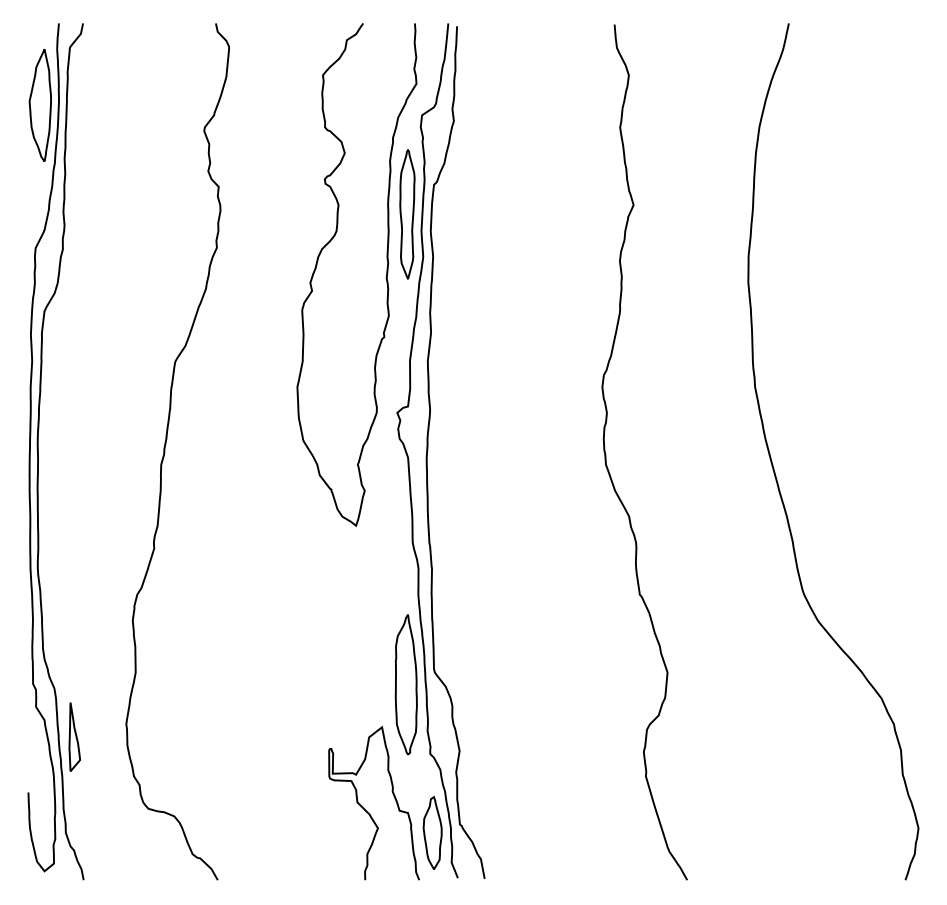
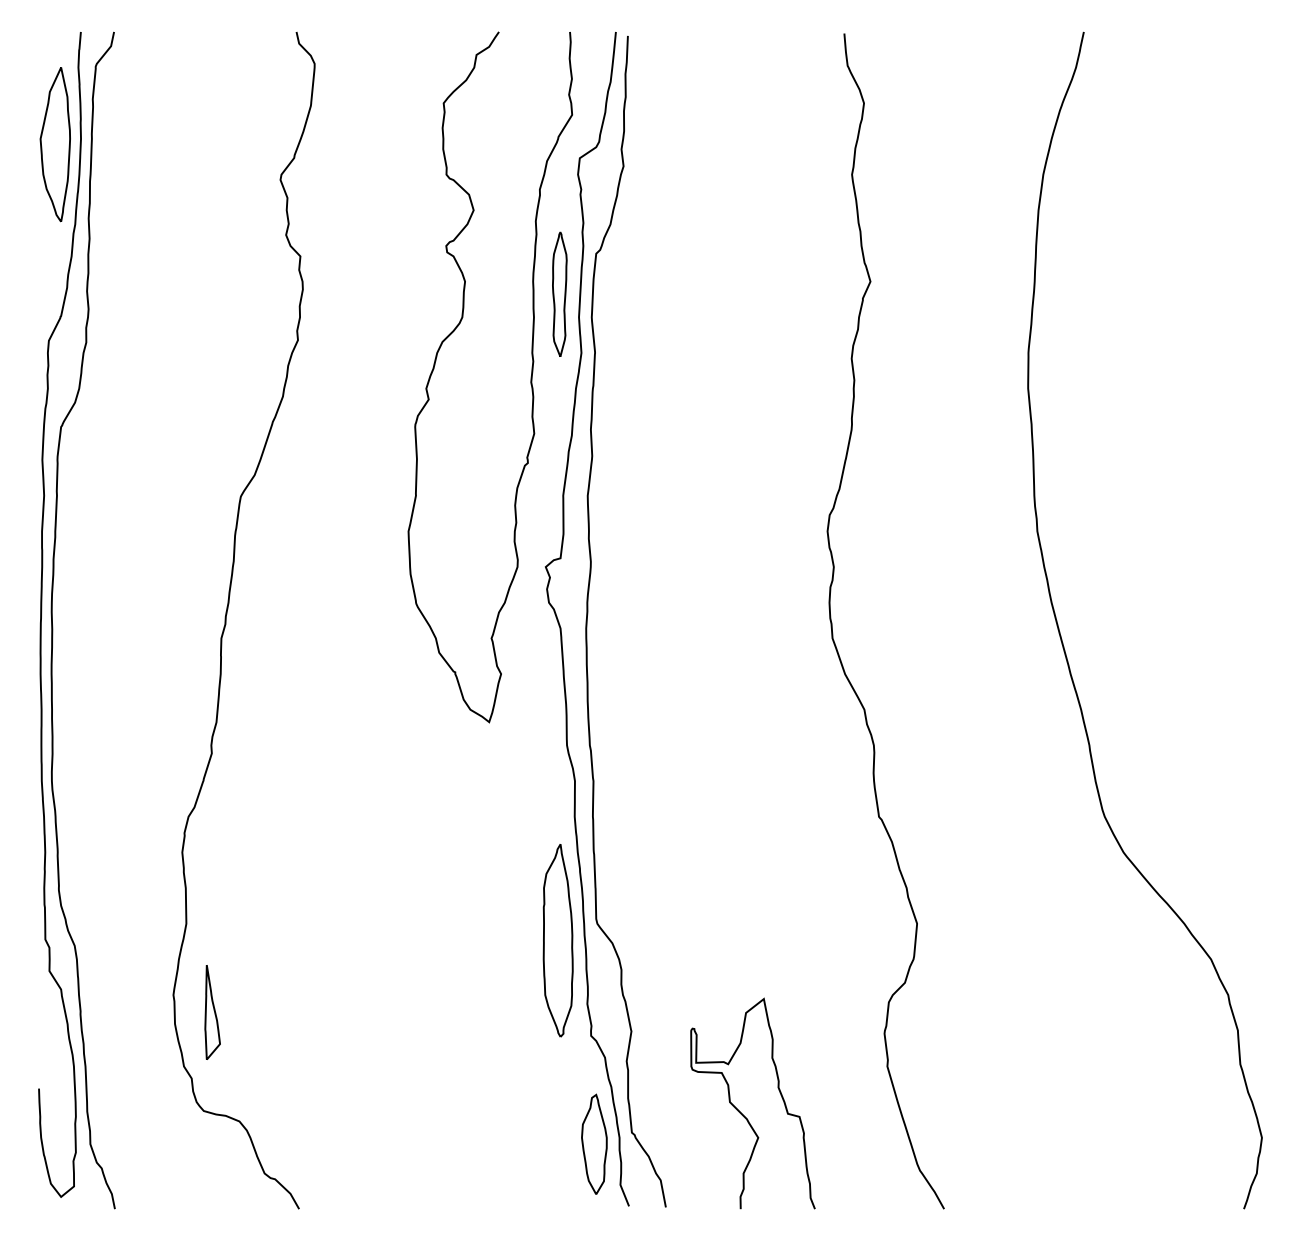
part: (407, 214) -> (559, 294), size x0.7
part: (74, 737) -> (212, 1012), moved
curve: (366, 810) -> (742, 1113), moved

